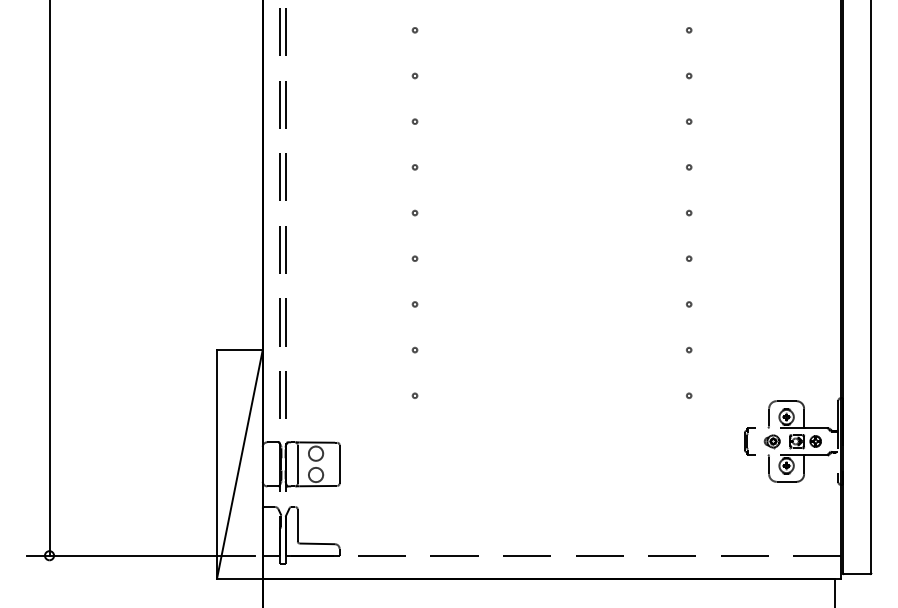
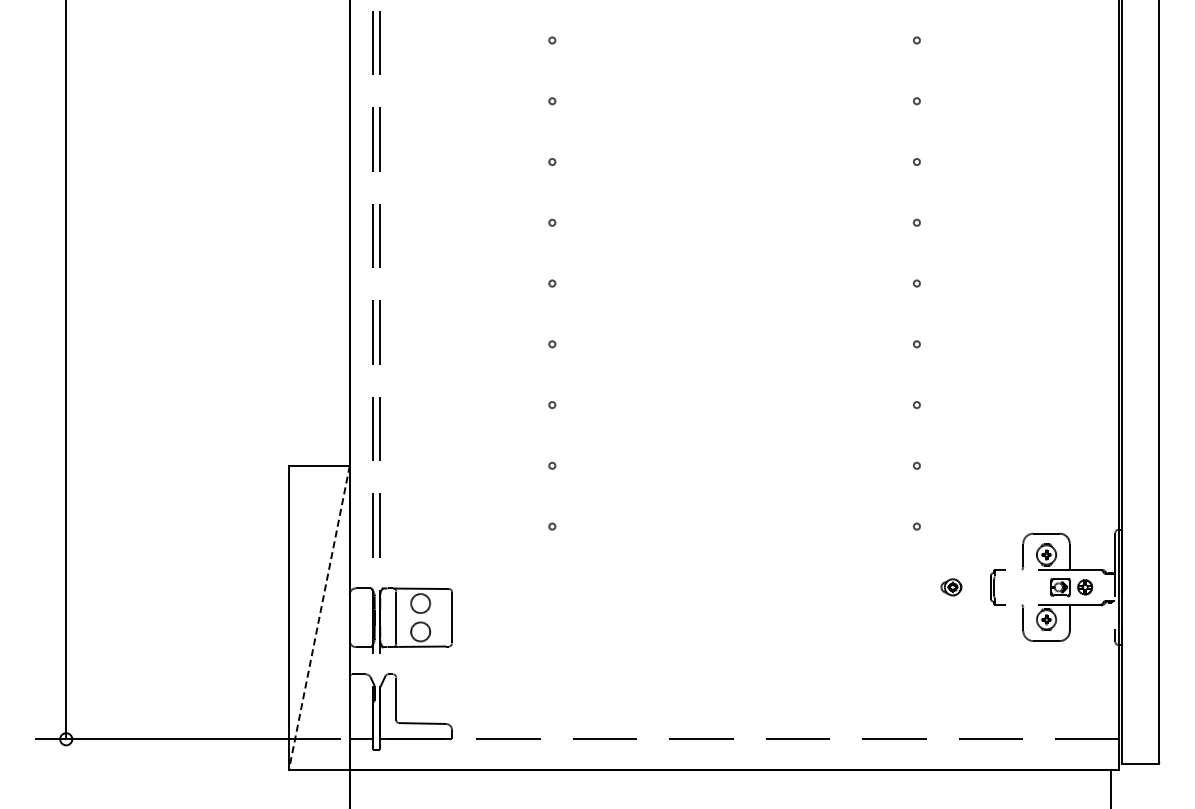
part: (772, 441) -> (951, 587), moved
line: (239, 464) -> (319, 617), solid -> dashed

